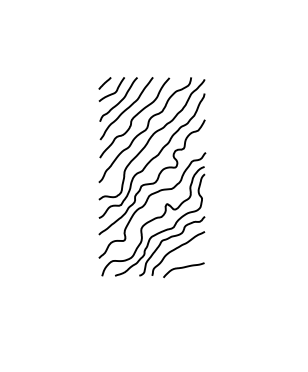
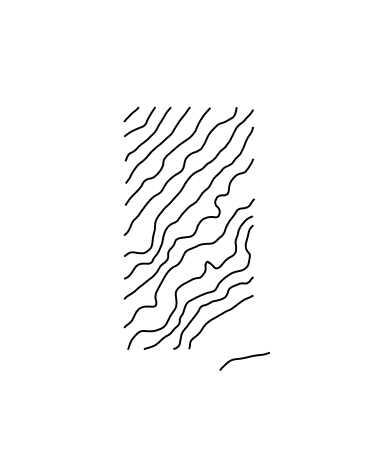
curve: (182, 268) -> (243, 359), moved

